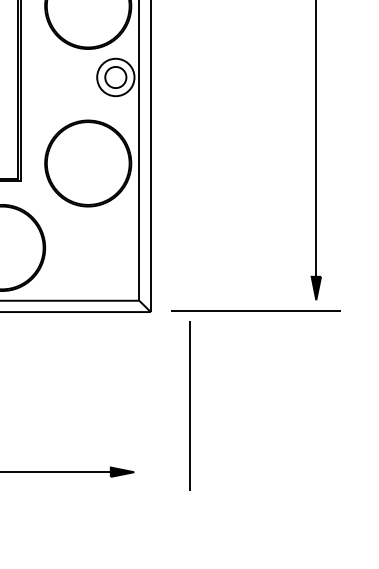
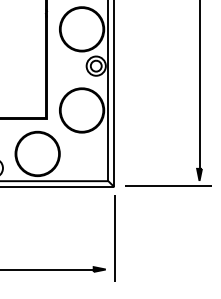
line: (188, 406) -> (114, 238), moved

